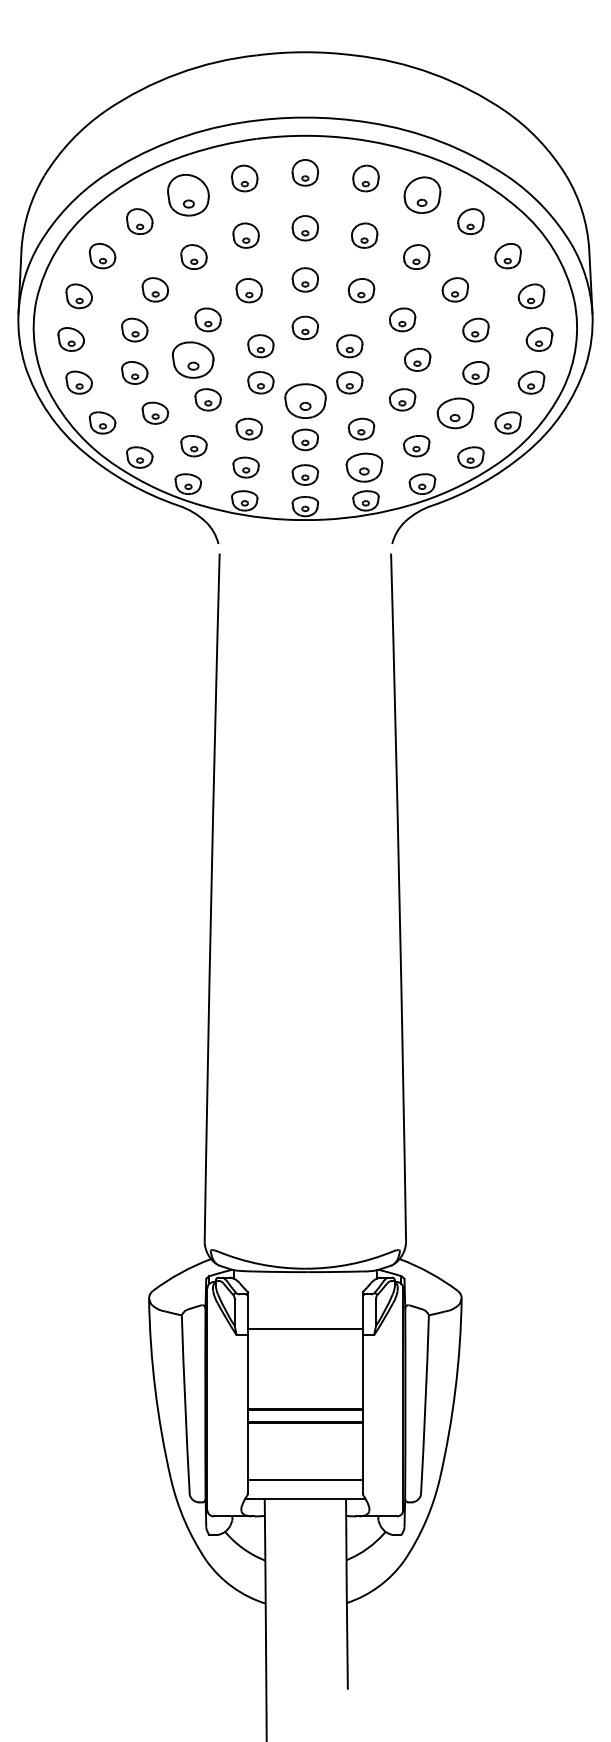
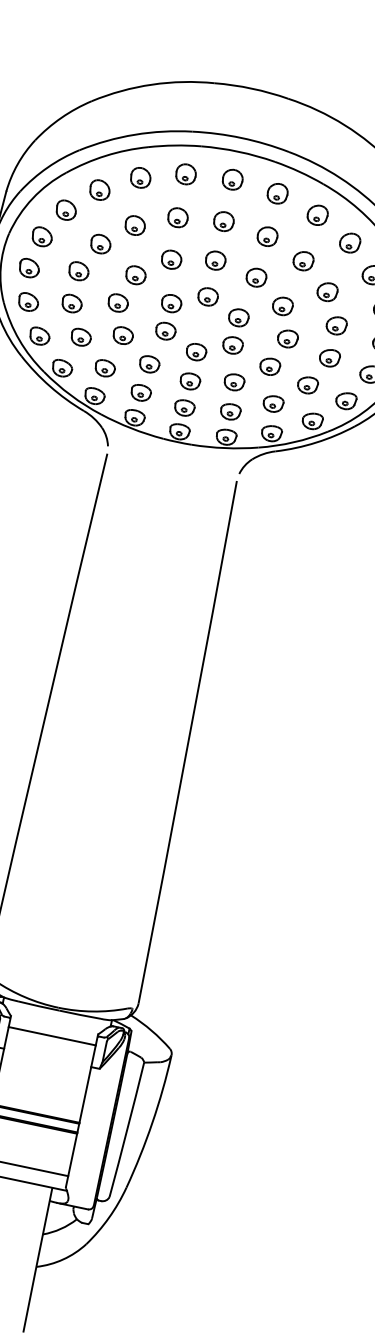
part: (187, 194) -> (140, 177), size x0.62
part: (422, 194) -> (317, 214), size x0.71
part: (192, 359) -> (117, 302), size x0.62
part: (304, 400) -> (195, 351), size x0.62
part: (454, 412) -> (307, 384), size x0.71
part: (364, 467) -> (230, 411), size x0.71
line: (305, 1329) -> (52, 1036), moved

